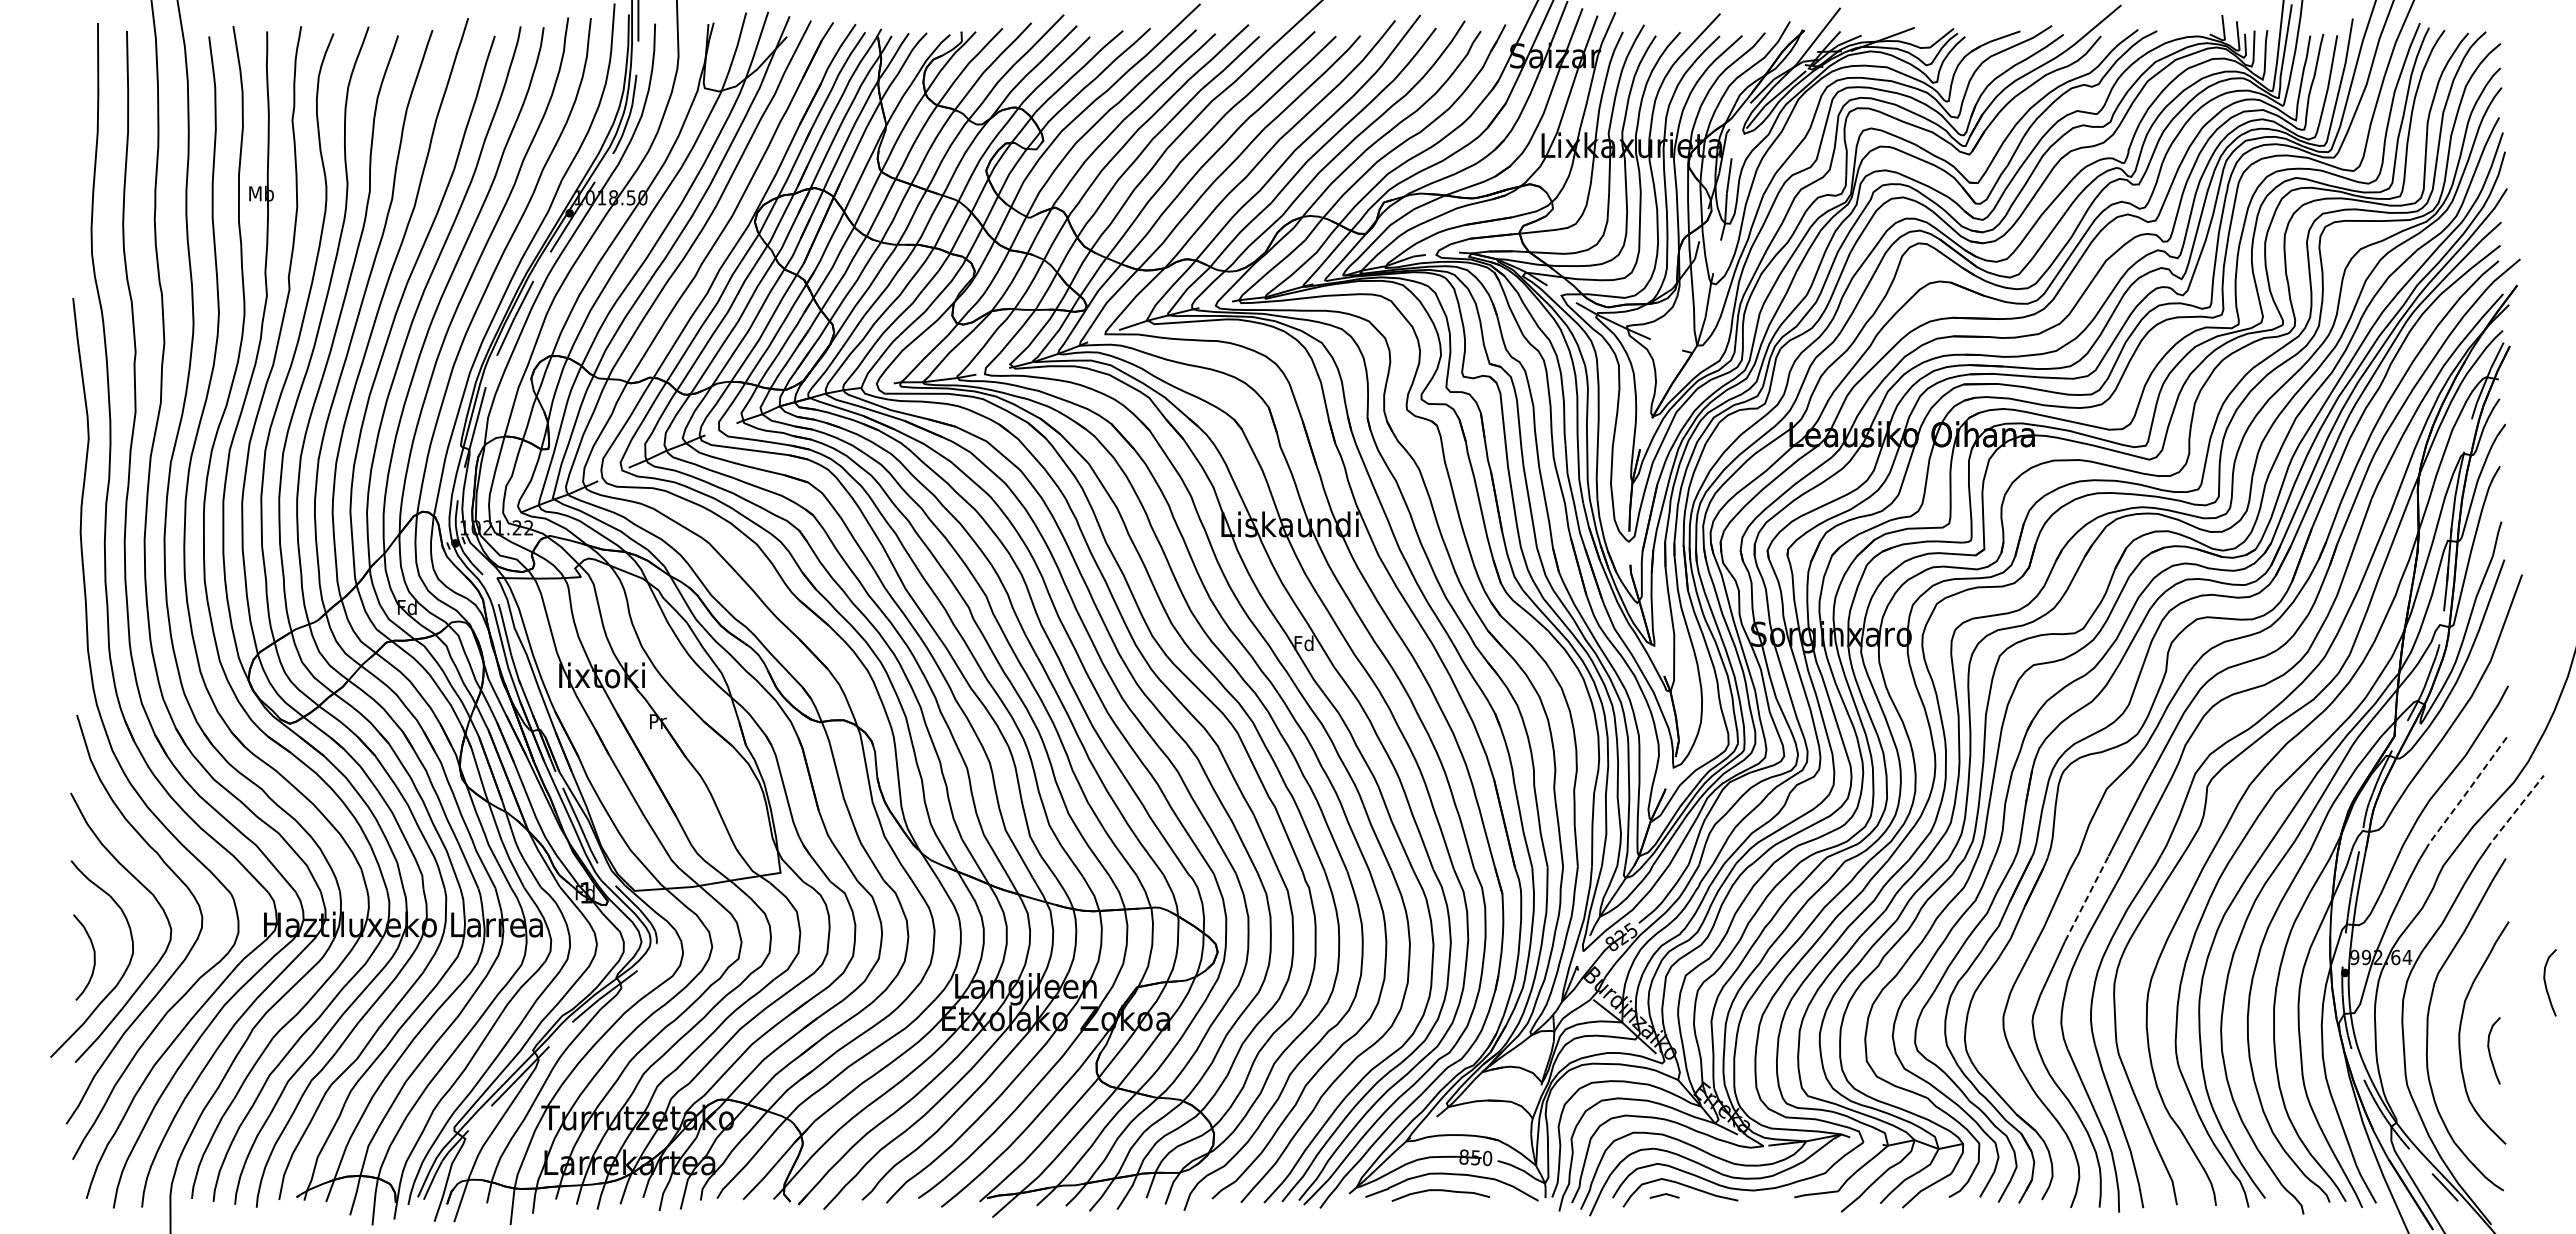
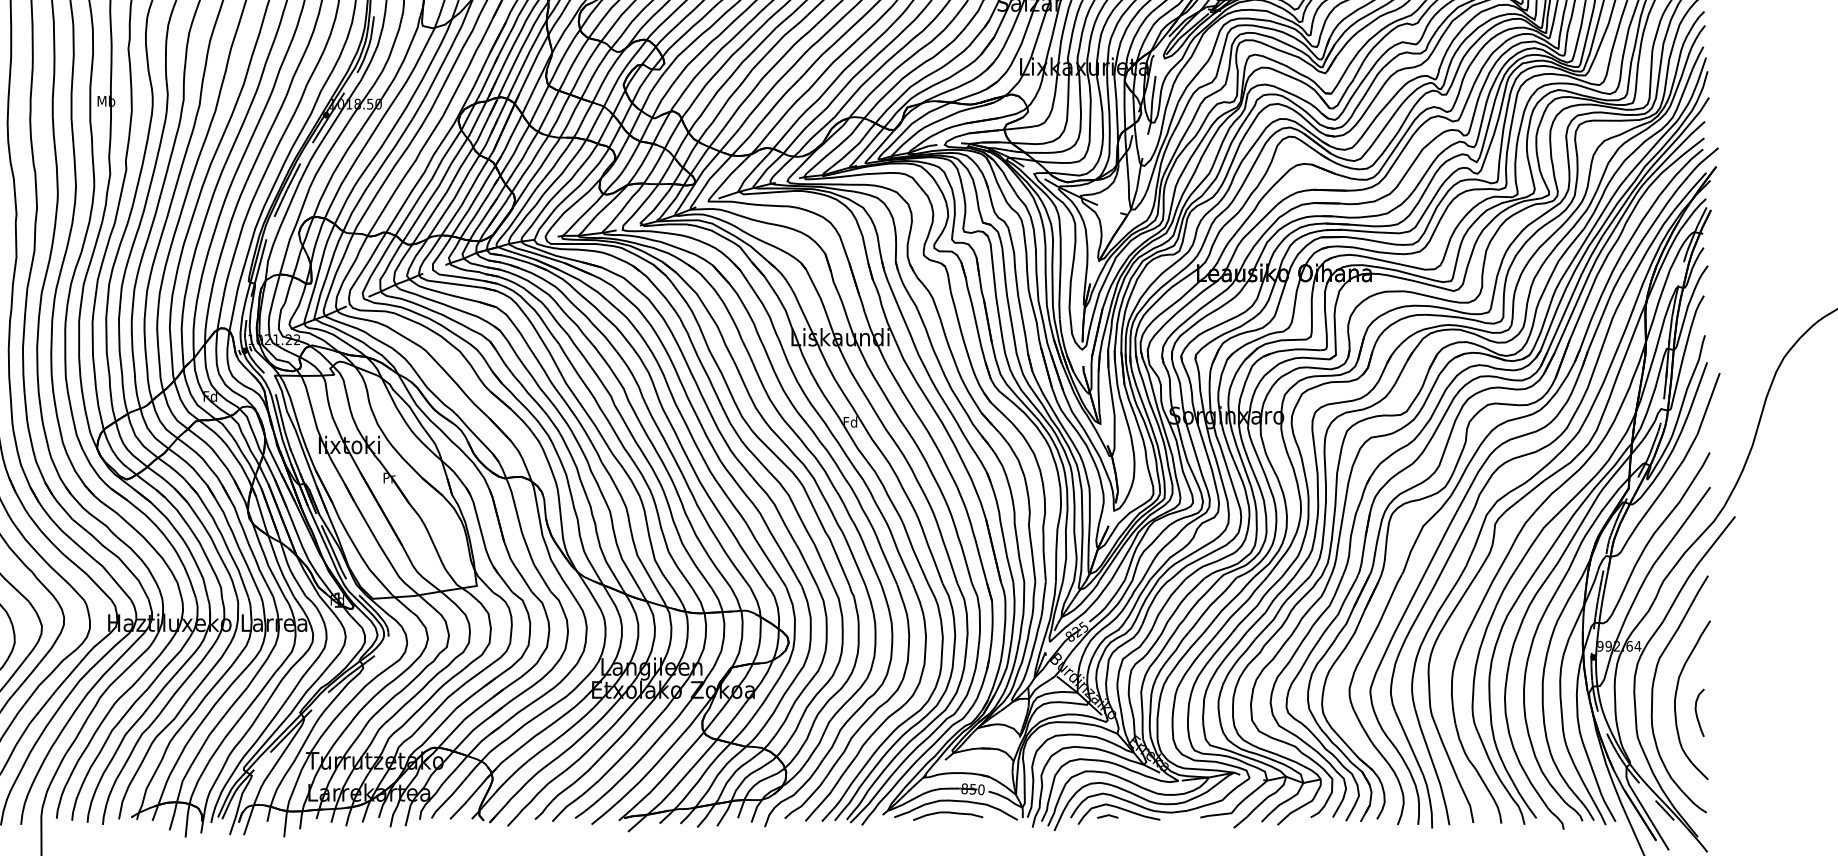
line: (2466, 793) -> (1680, 529), dashed -> solid
line: (2514, 812) -> (1714, 542), dashed -> solid
line: (2086, 898) -> (1408, 604), dashed -> solid
curve: (2546, 983) -> (1737, 664), removed

